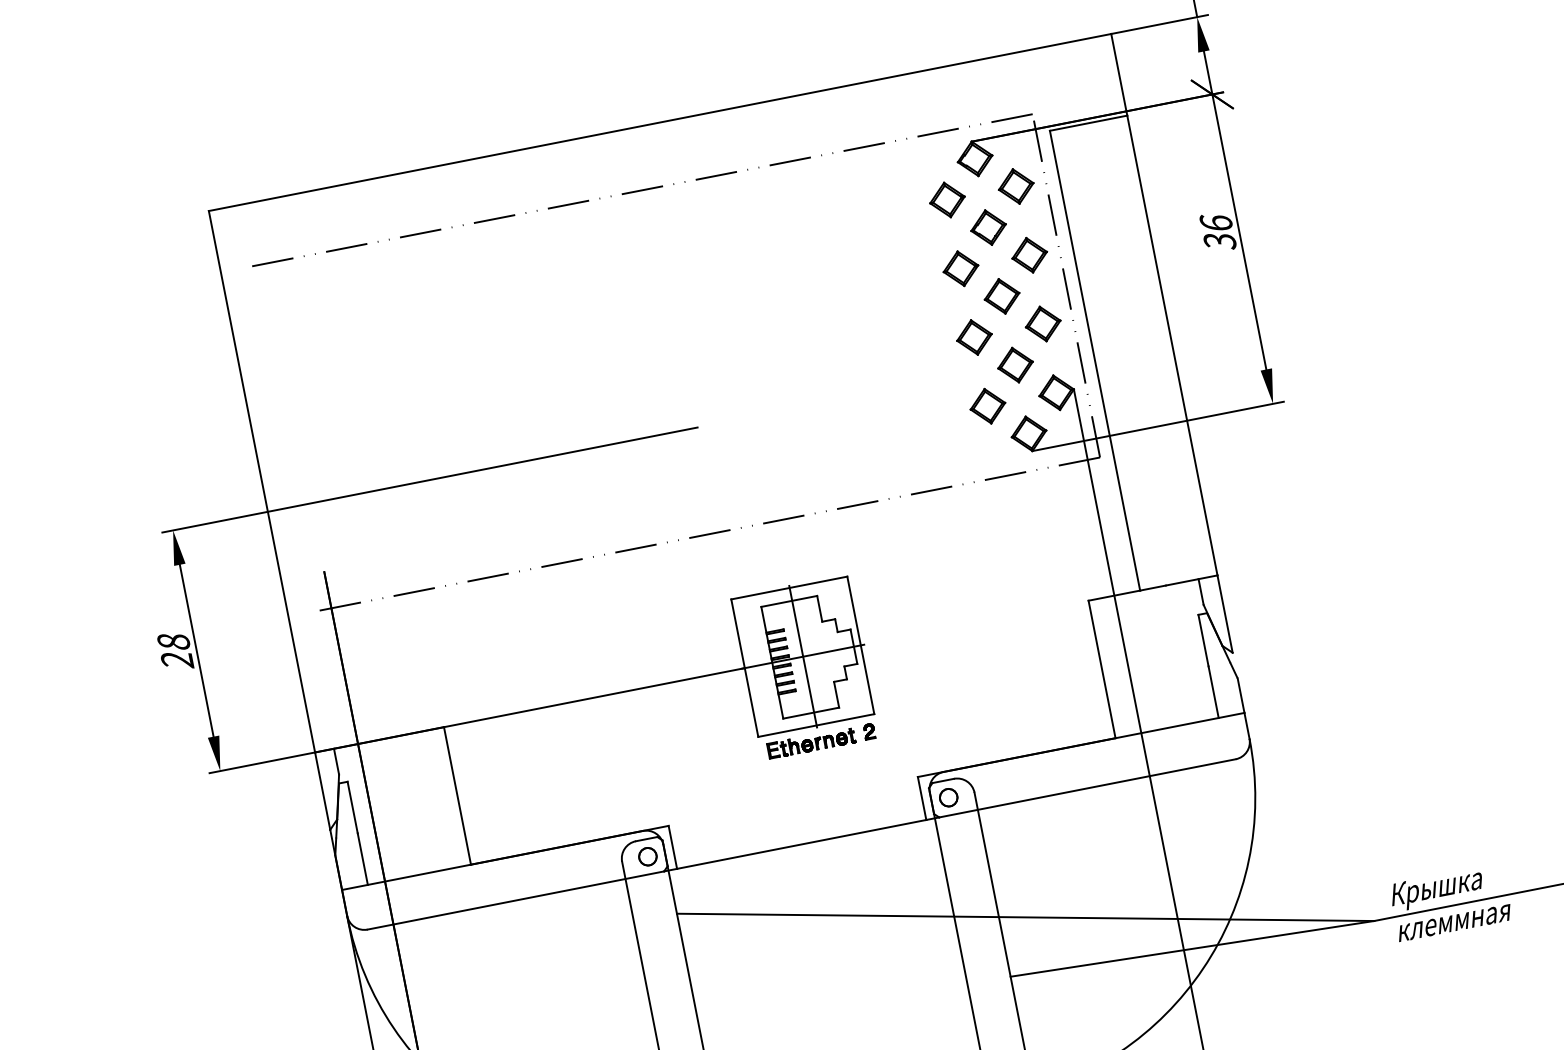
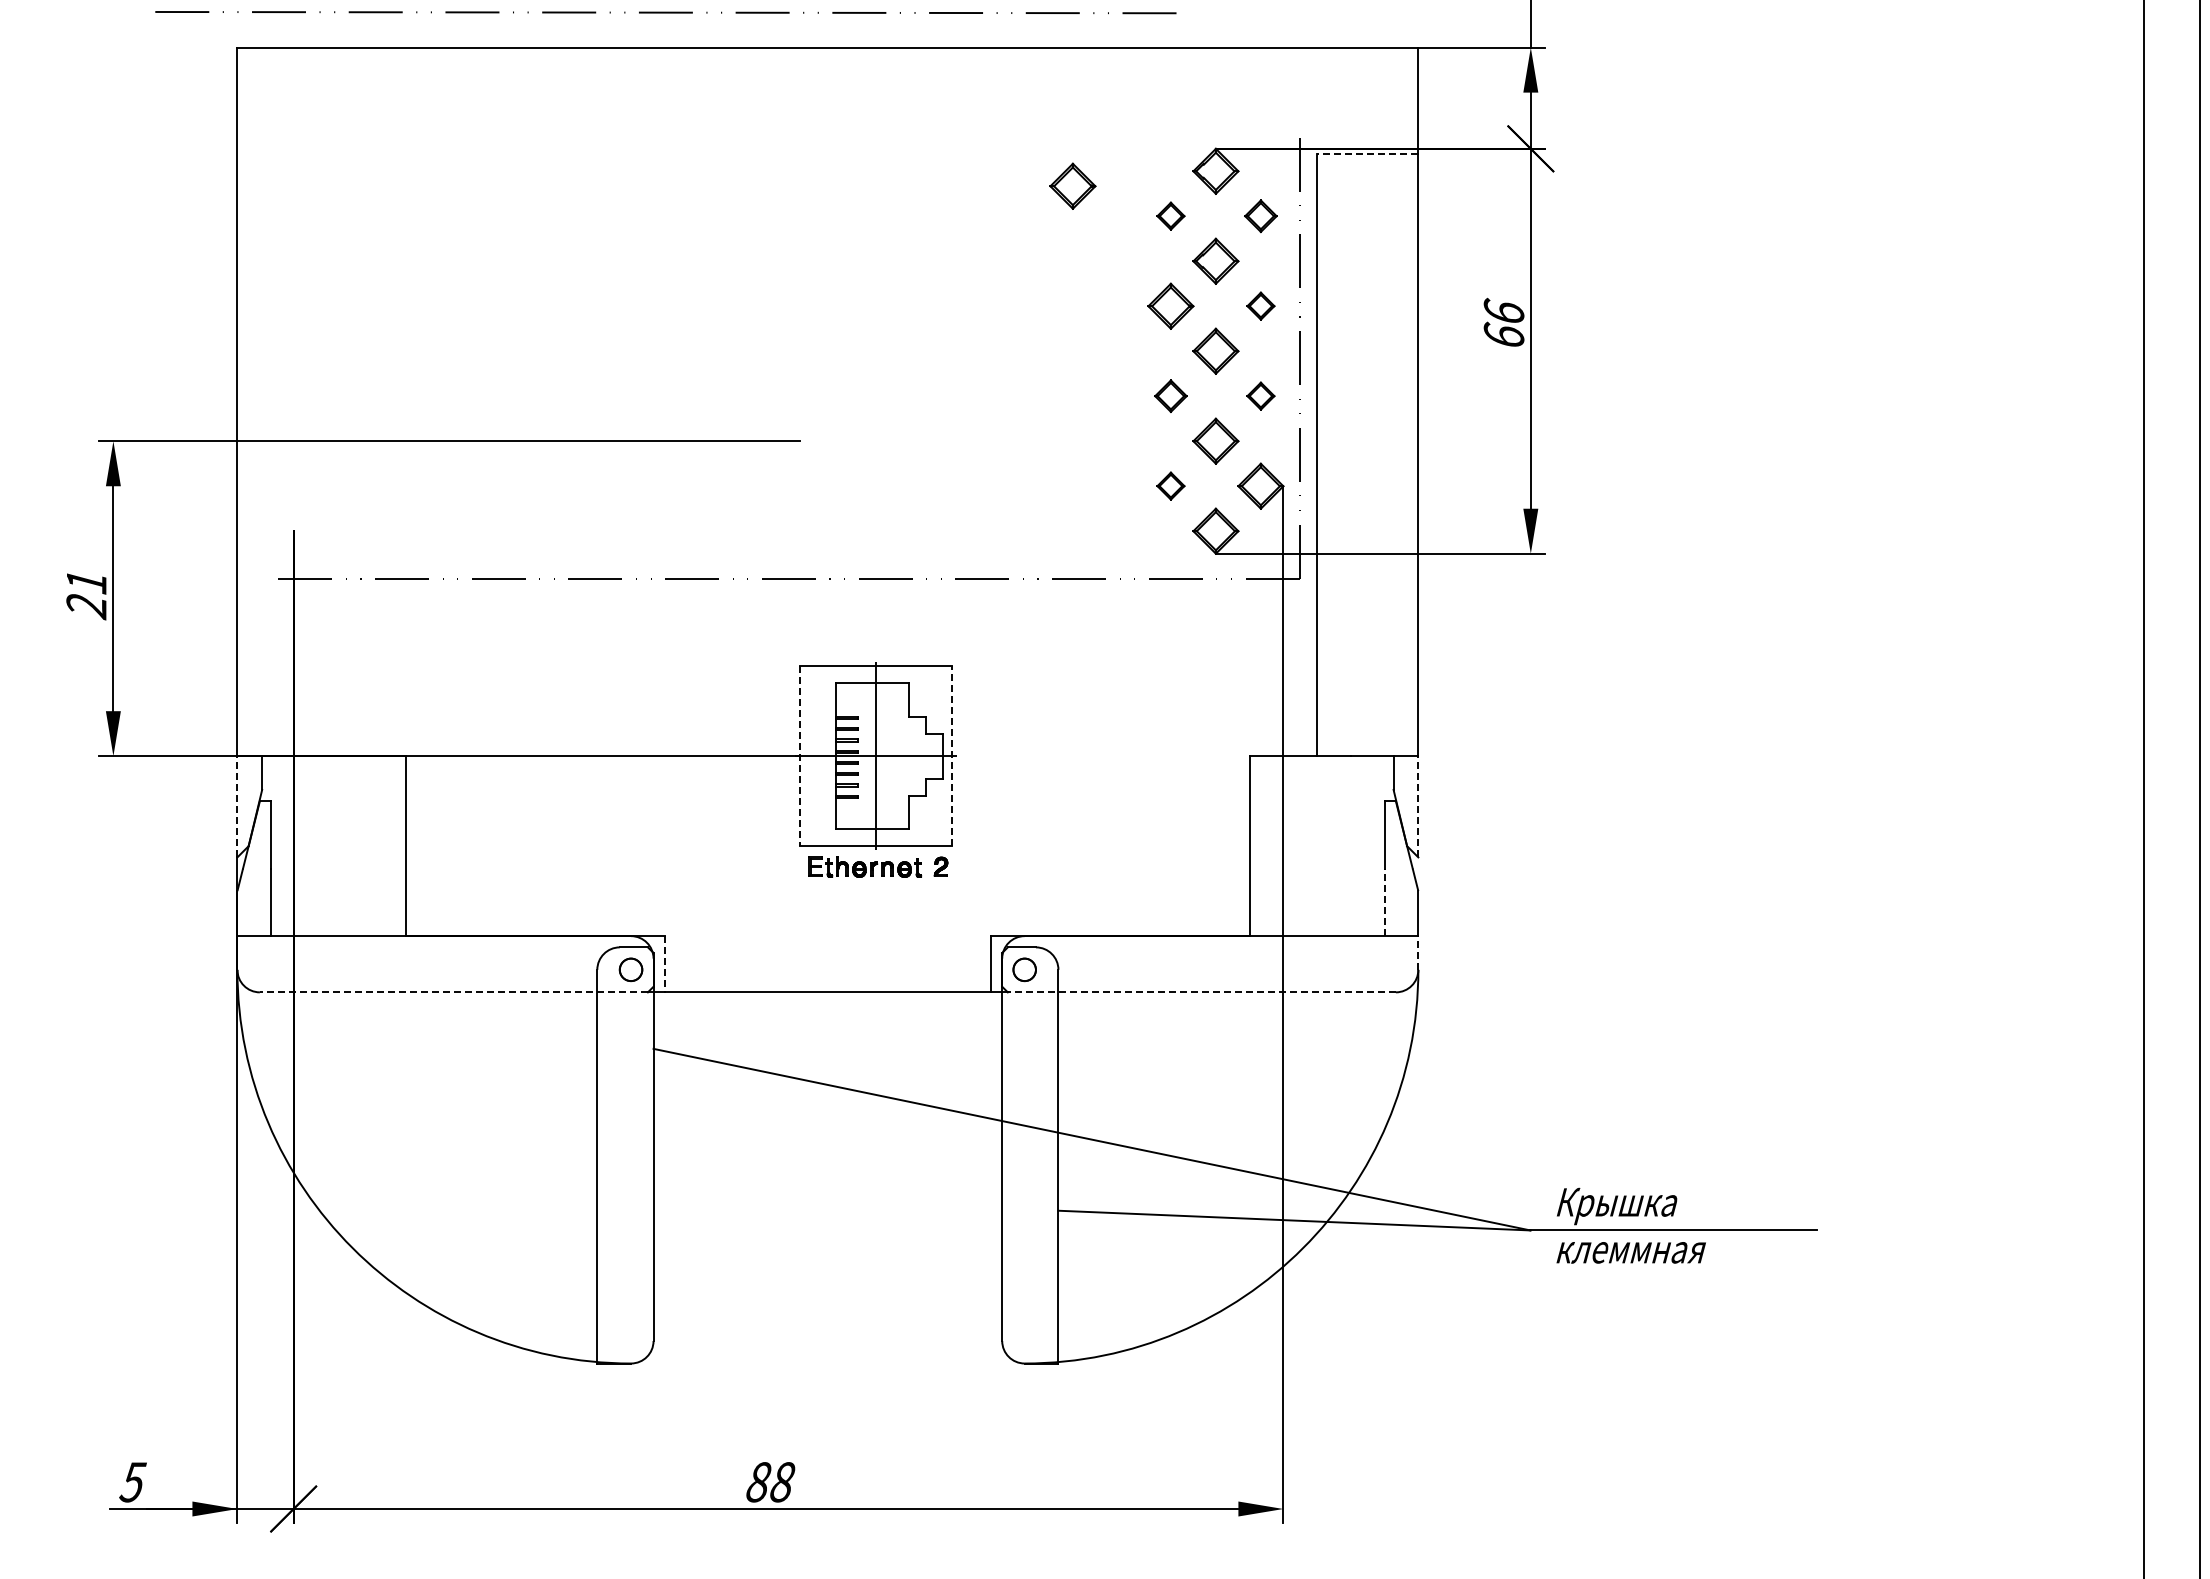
line: (1088, 123) -> (1367, 154), solid -> dashed
part: (1015, 185) -> (1260, 215), size x0.7
line: (642, 190) -> (665, 12), moved
part: (867, 191) -> (1072, 185), added
part: (947, 199) -> (1170, 215), size x0.6
text: (1219, 241) -> (1503, 335), 36 -> 66
part: (1029, 254) -> (1260, 305), size x0.6
part: (1042, 323) -> (1260, 395), size x0.6
part: (974, 336) -> (1170, 395), size x0.7
part: (987, 405) -> (1170, 485), size x0.6
line: (1225, 613) -> (1418, 806), solid -> dashed
text: (173, 641) -> (86, 581), 28 -> 21
line: (860, 645) -> (951, 756), solid -> dashed
line: (744, 668) -> (799, 756), solid -> dashed
line: (1213, 692) -> (1384, 902), solid -> dashed
line: (1247, 726) -> (1418, 953), solid -> dashed
line: (1087, 788) -> (1201, 992), solid -> dashed
line: (322, 790) -> (237, 806), solid -> dashed
line: (672, 847) -> (664, 964), solid -> dashed
line: (515, 900) -> (453, 992), solid -> dashed

